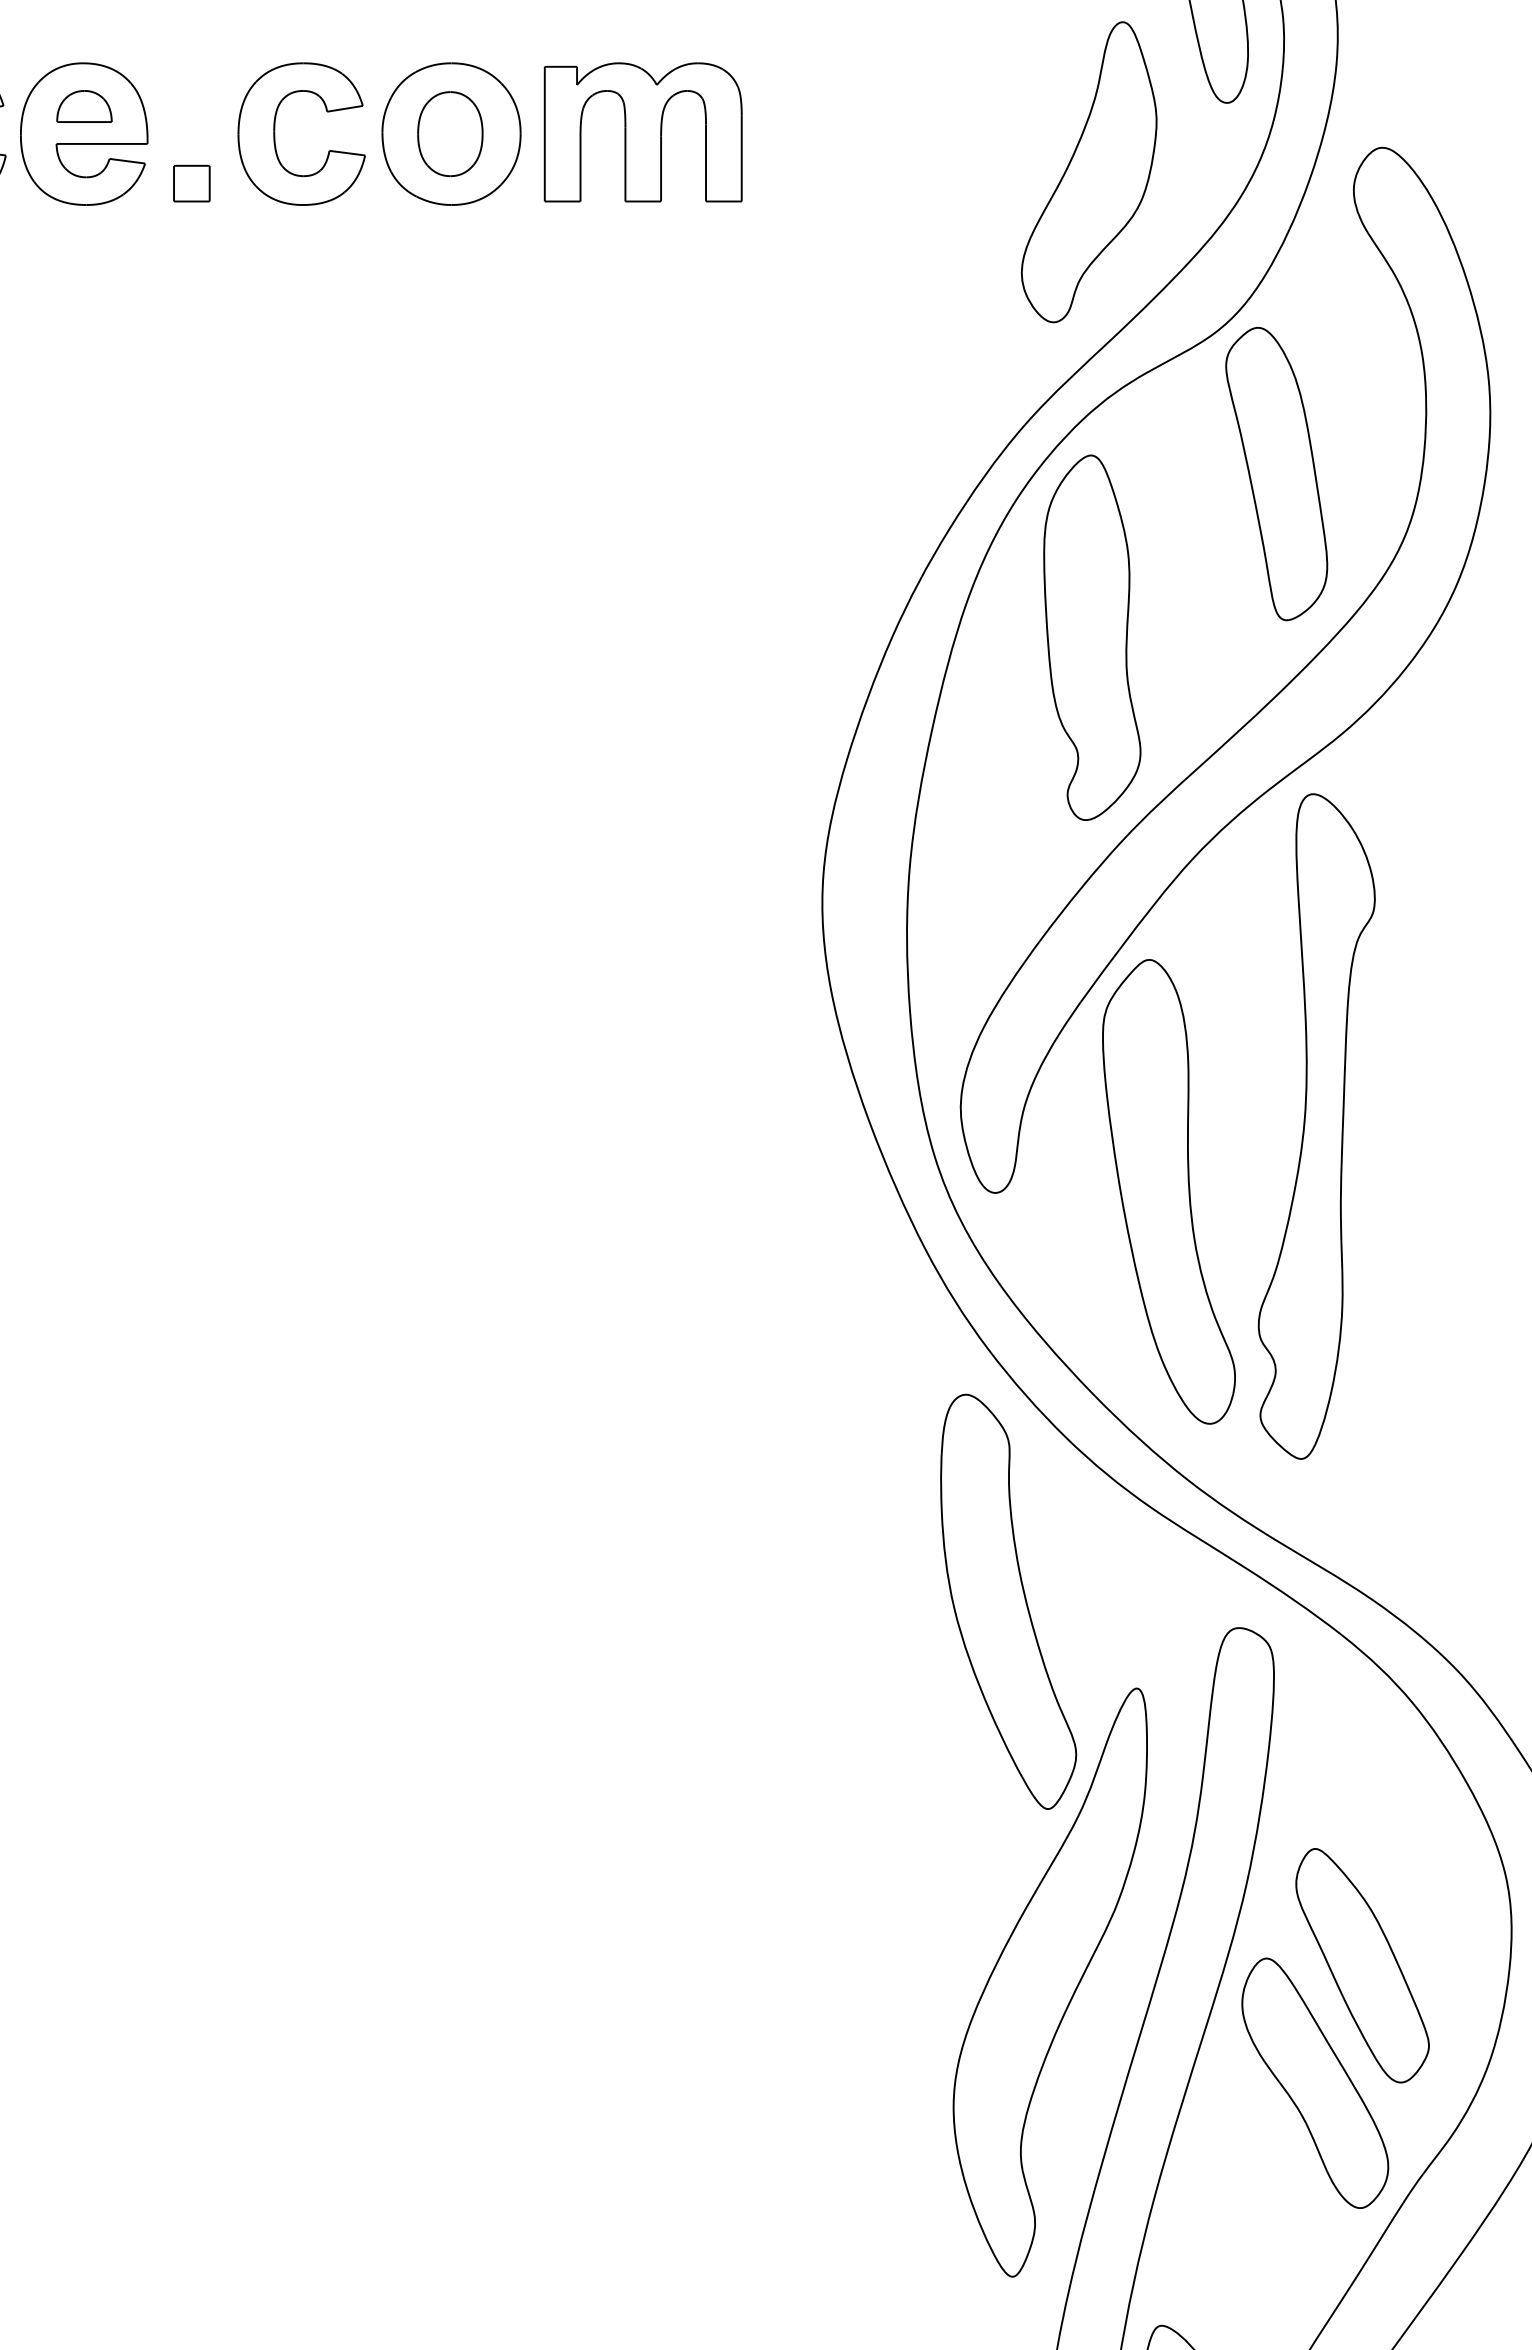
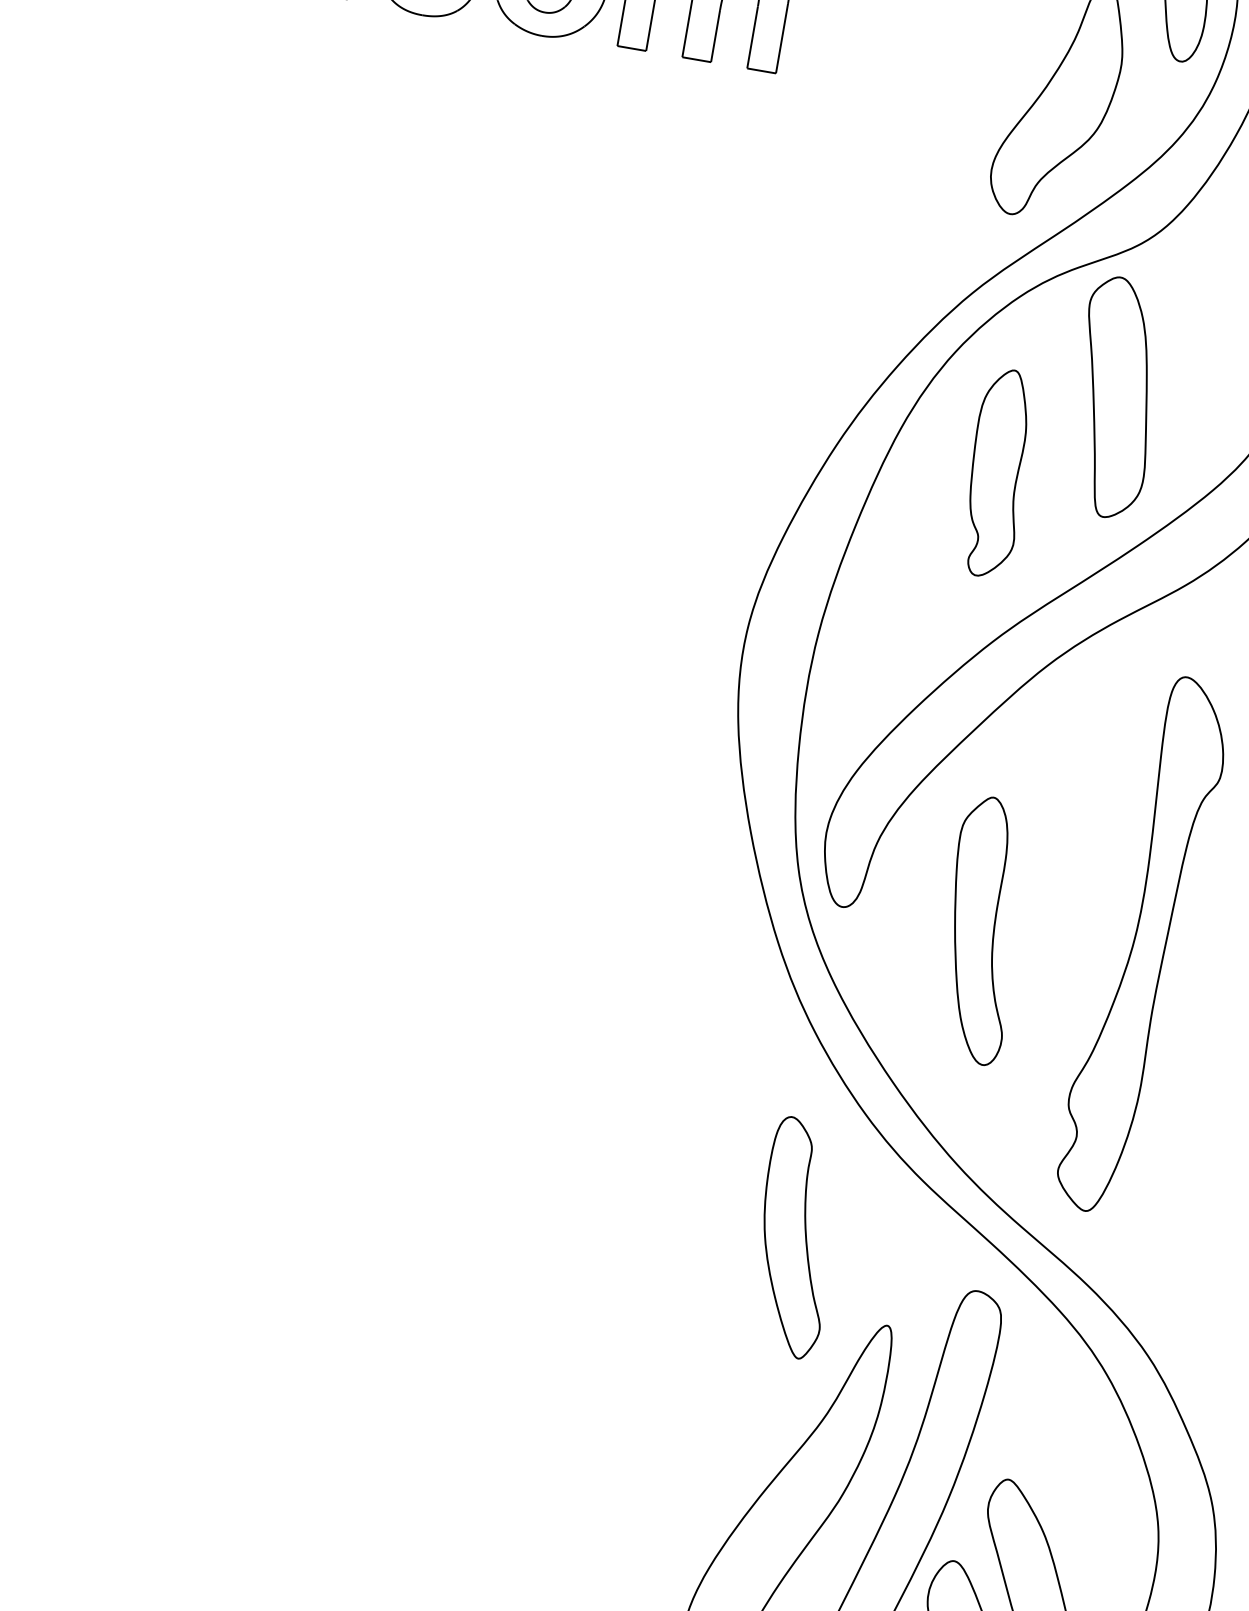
part: (1276, 474) -> (1115, 398), moved
part: (1092, 637) -> (997, 473), size x0.7
part: (1316, 1126) -> (1143, 945), moved
part: (1168, 1191) -> (981, 929), size x0.7
part: (1008, 1601) -> (796, 1237), size x0.7

